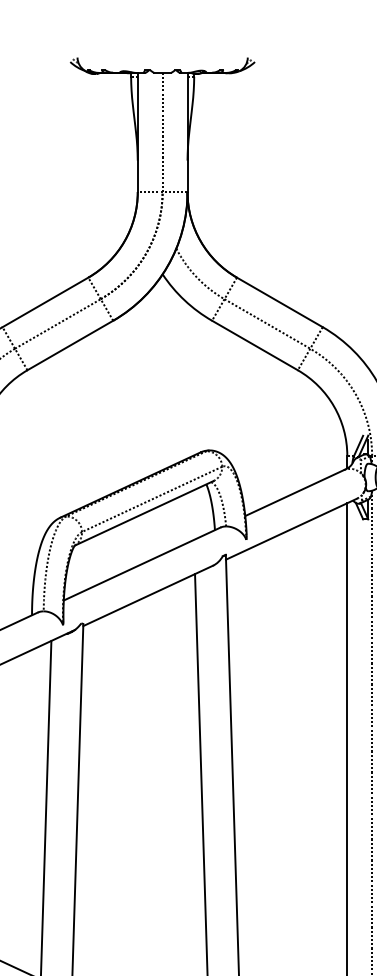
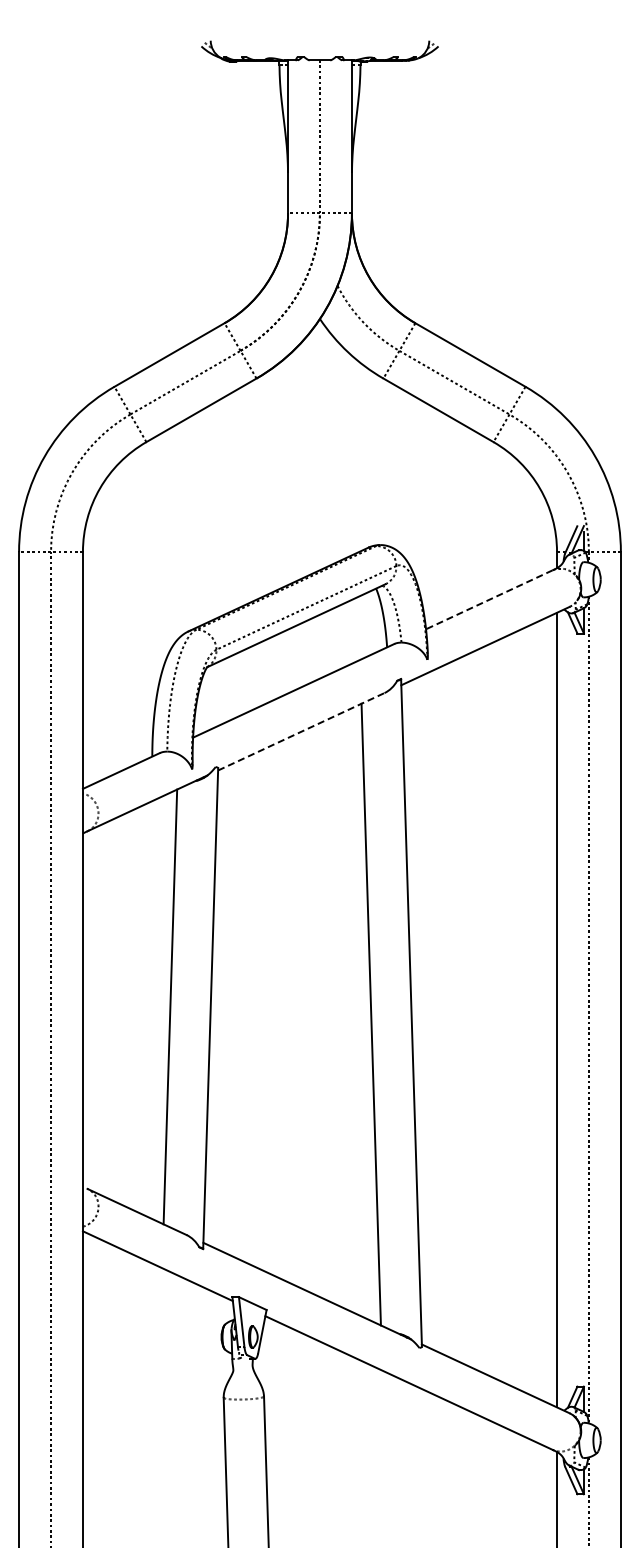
line: (294, 492) -> (489, 599), solid -> dashed
line: (148, 595) -> (301, 731), solid -> dashed

